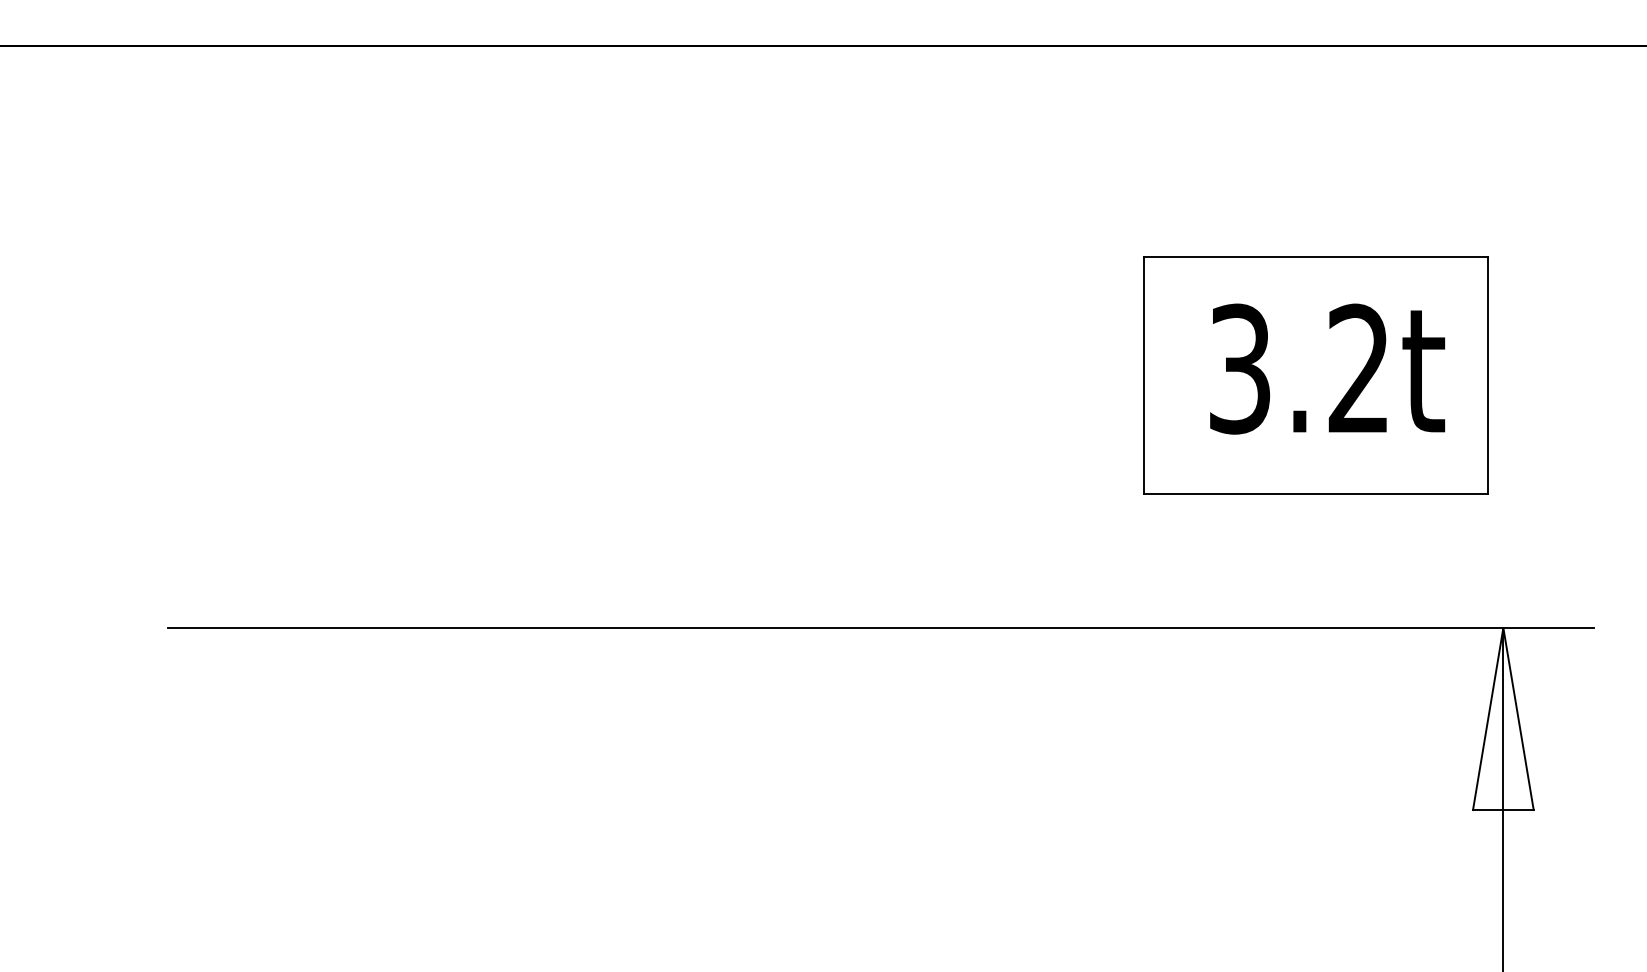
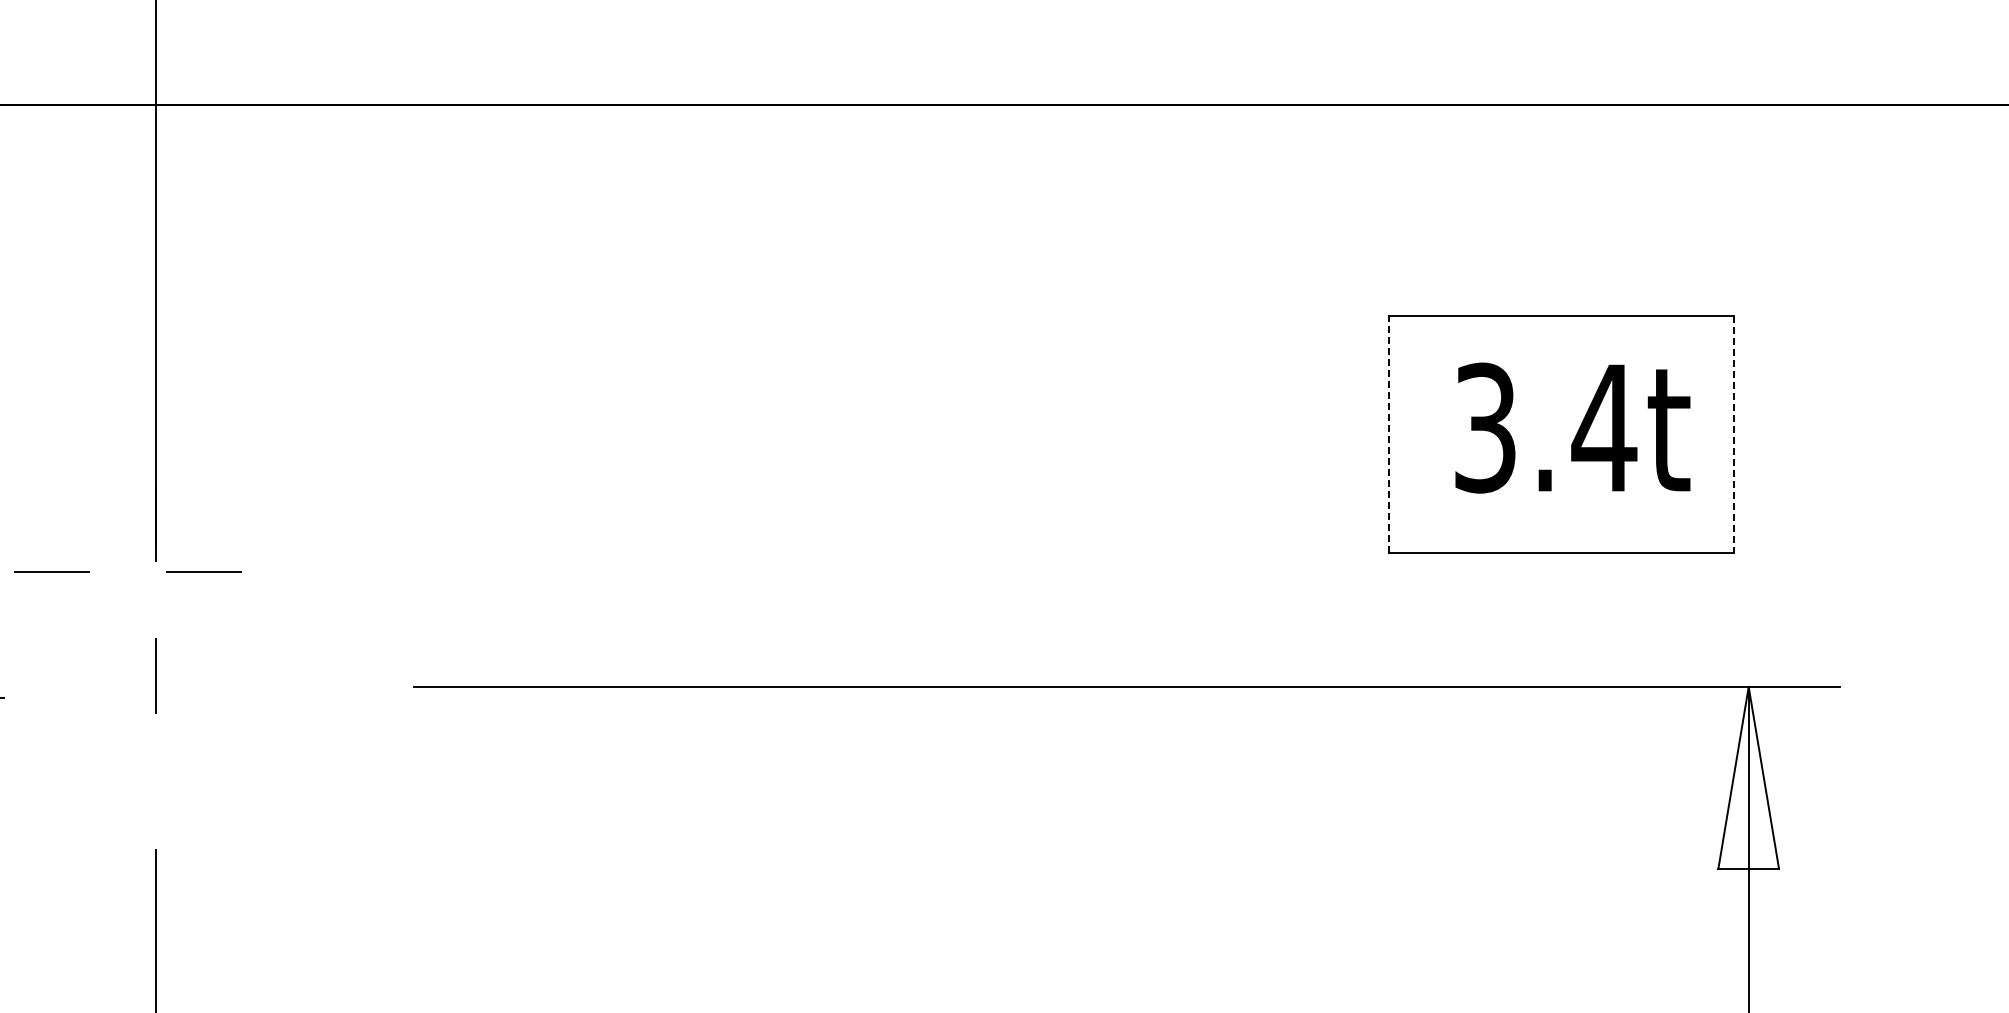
text: (1359, 367) -> (1604, 426), 3.2t -> 3.4t
line: (1144, 375) -> (1389, 434), solid -> dashed
line: (1488, 375) -> (1733, 434), solid -> dashed

